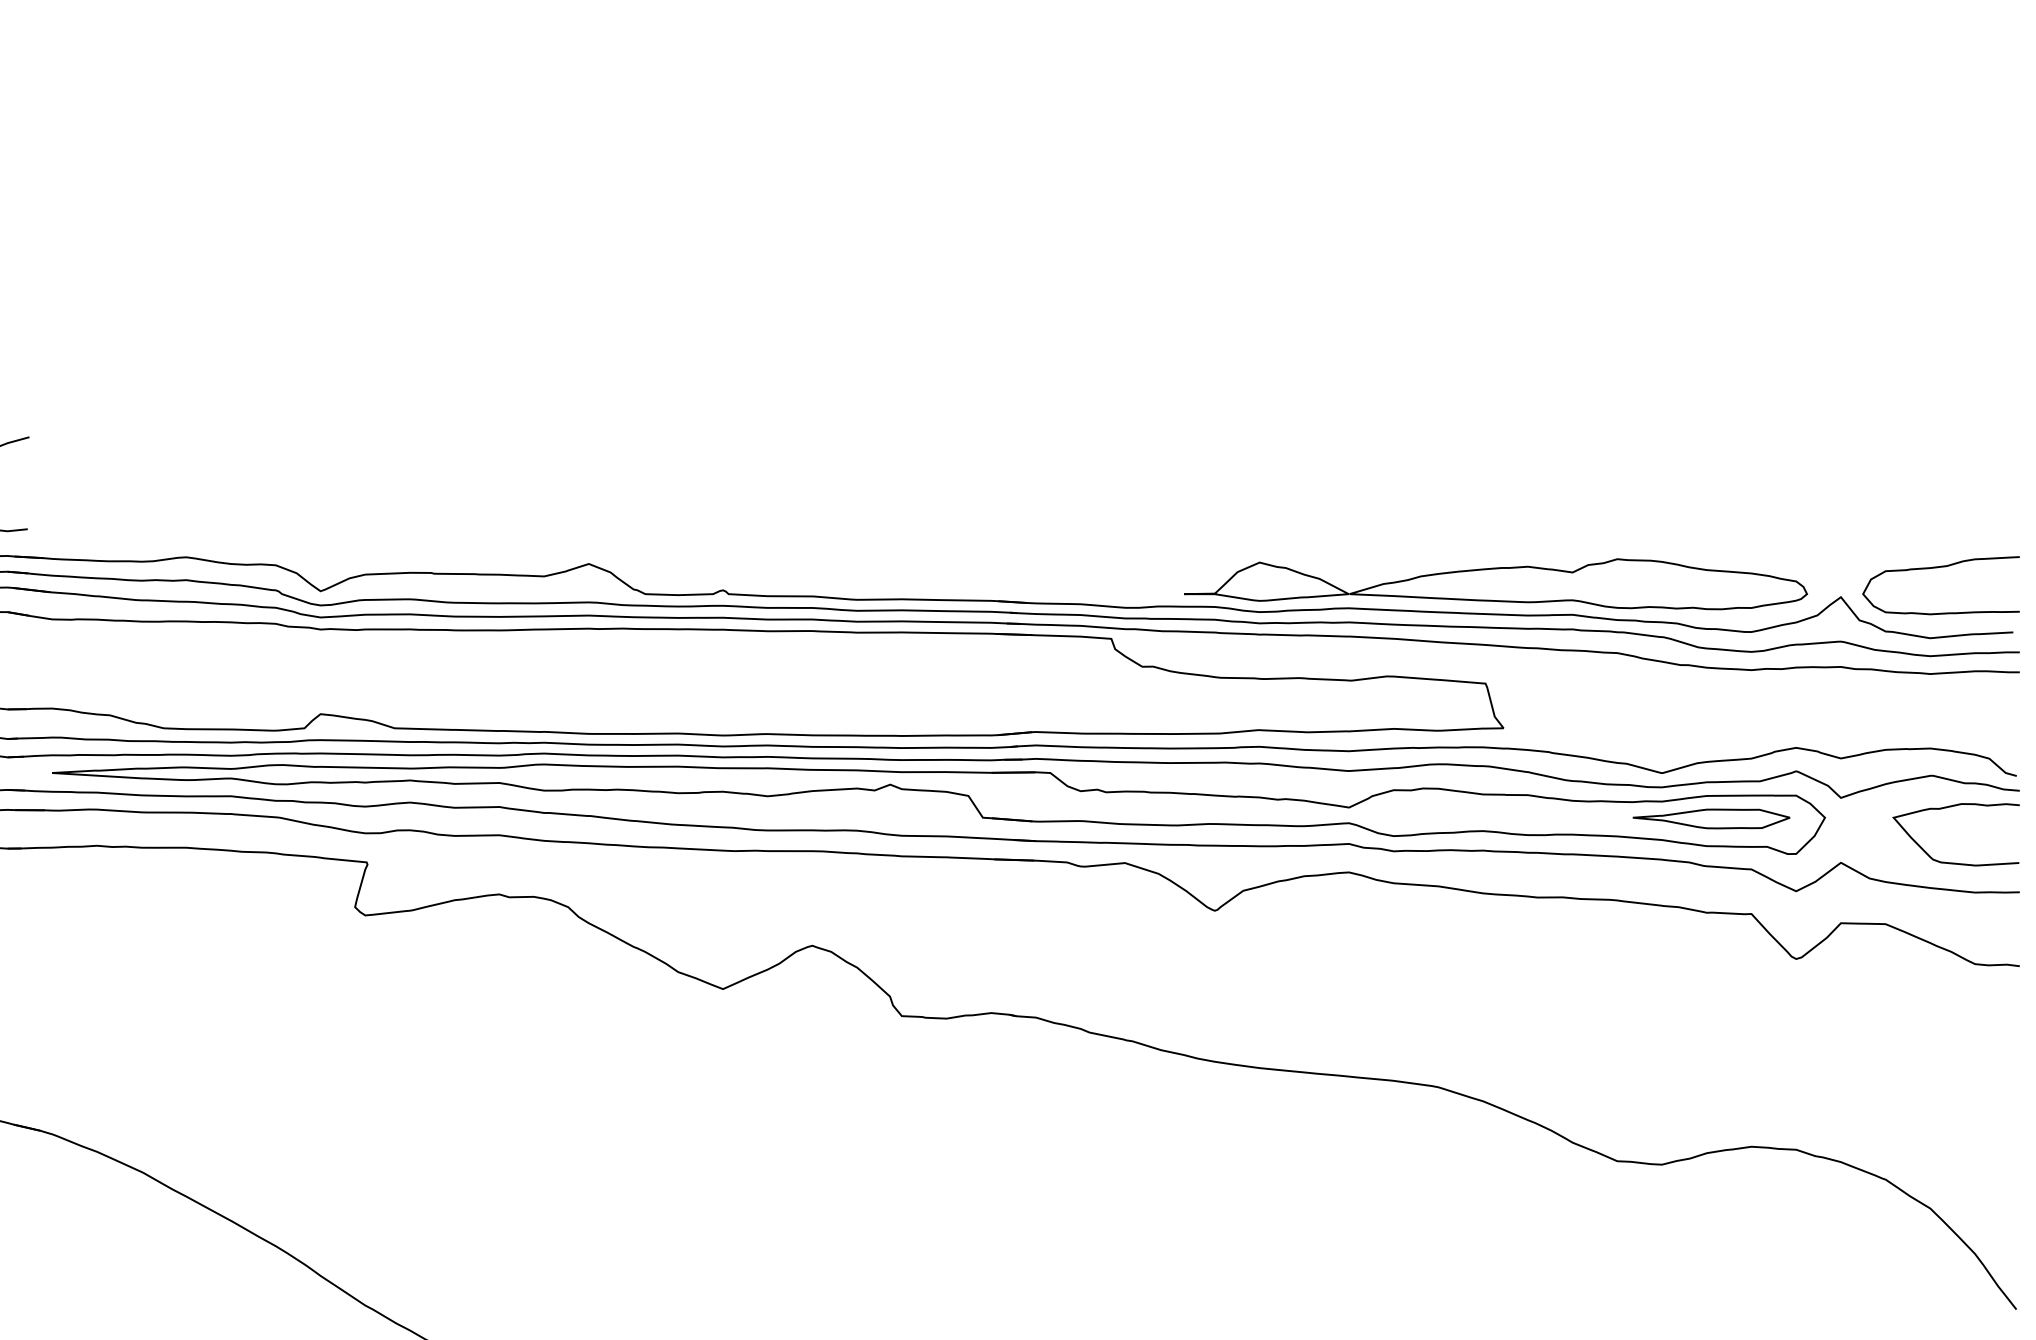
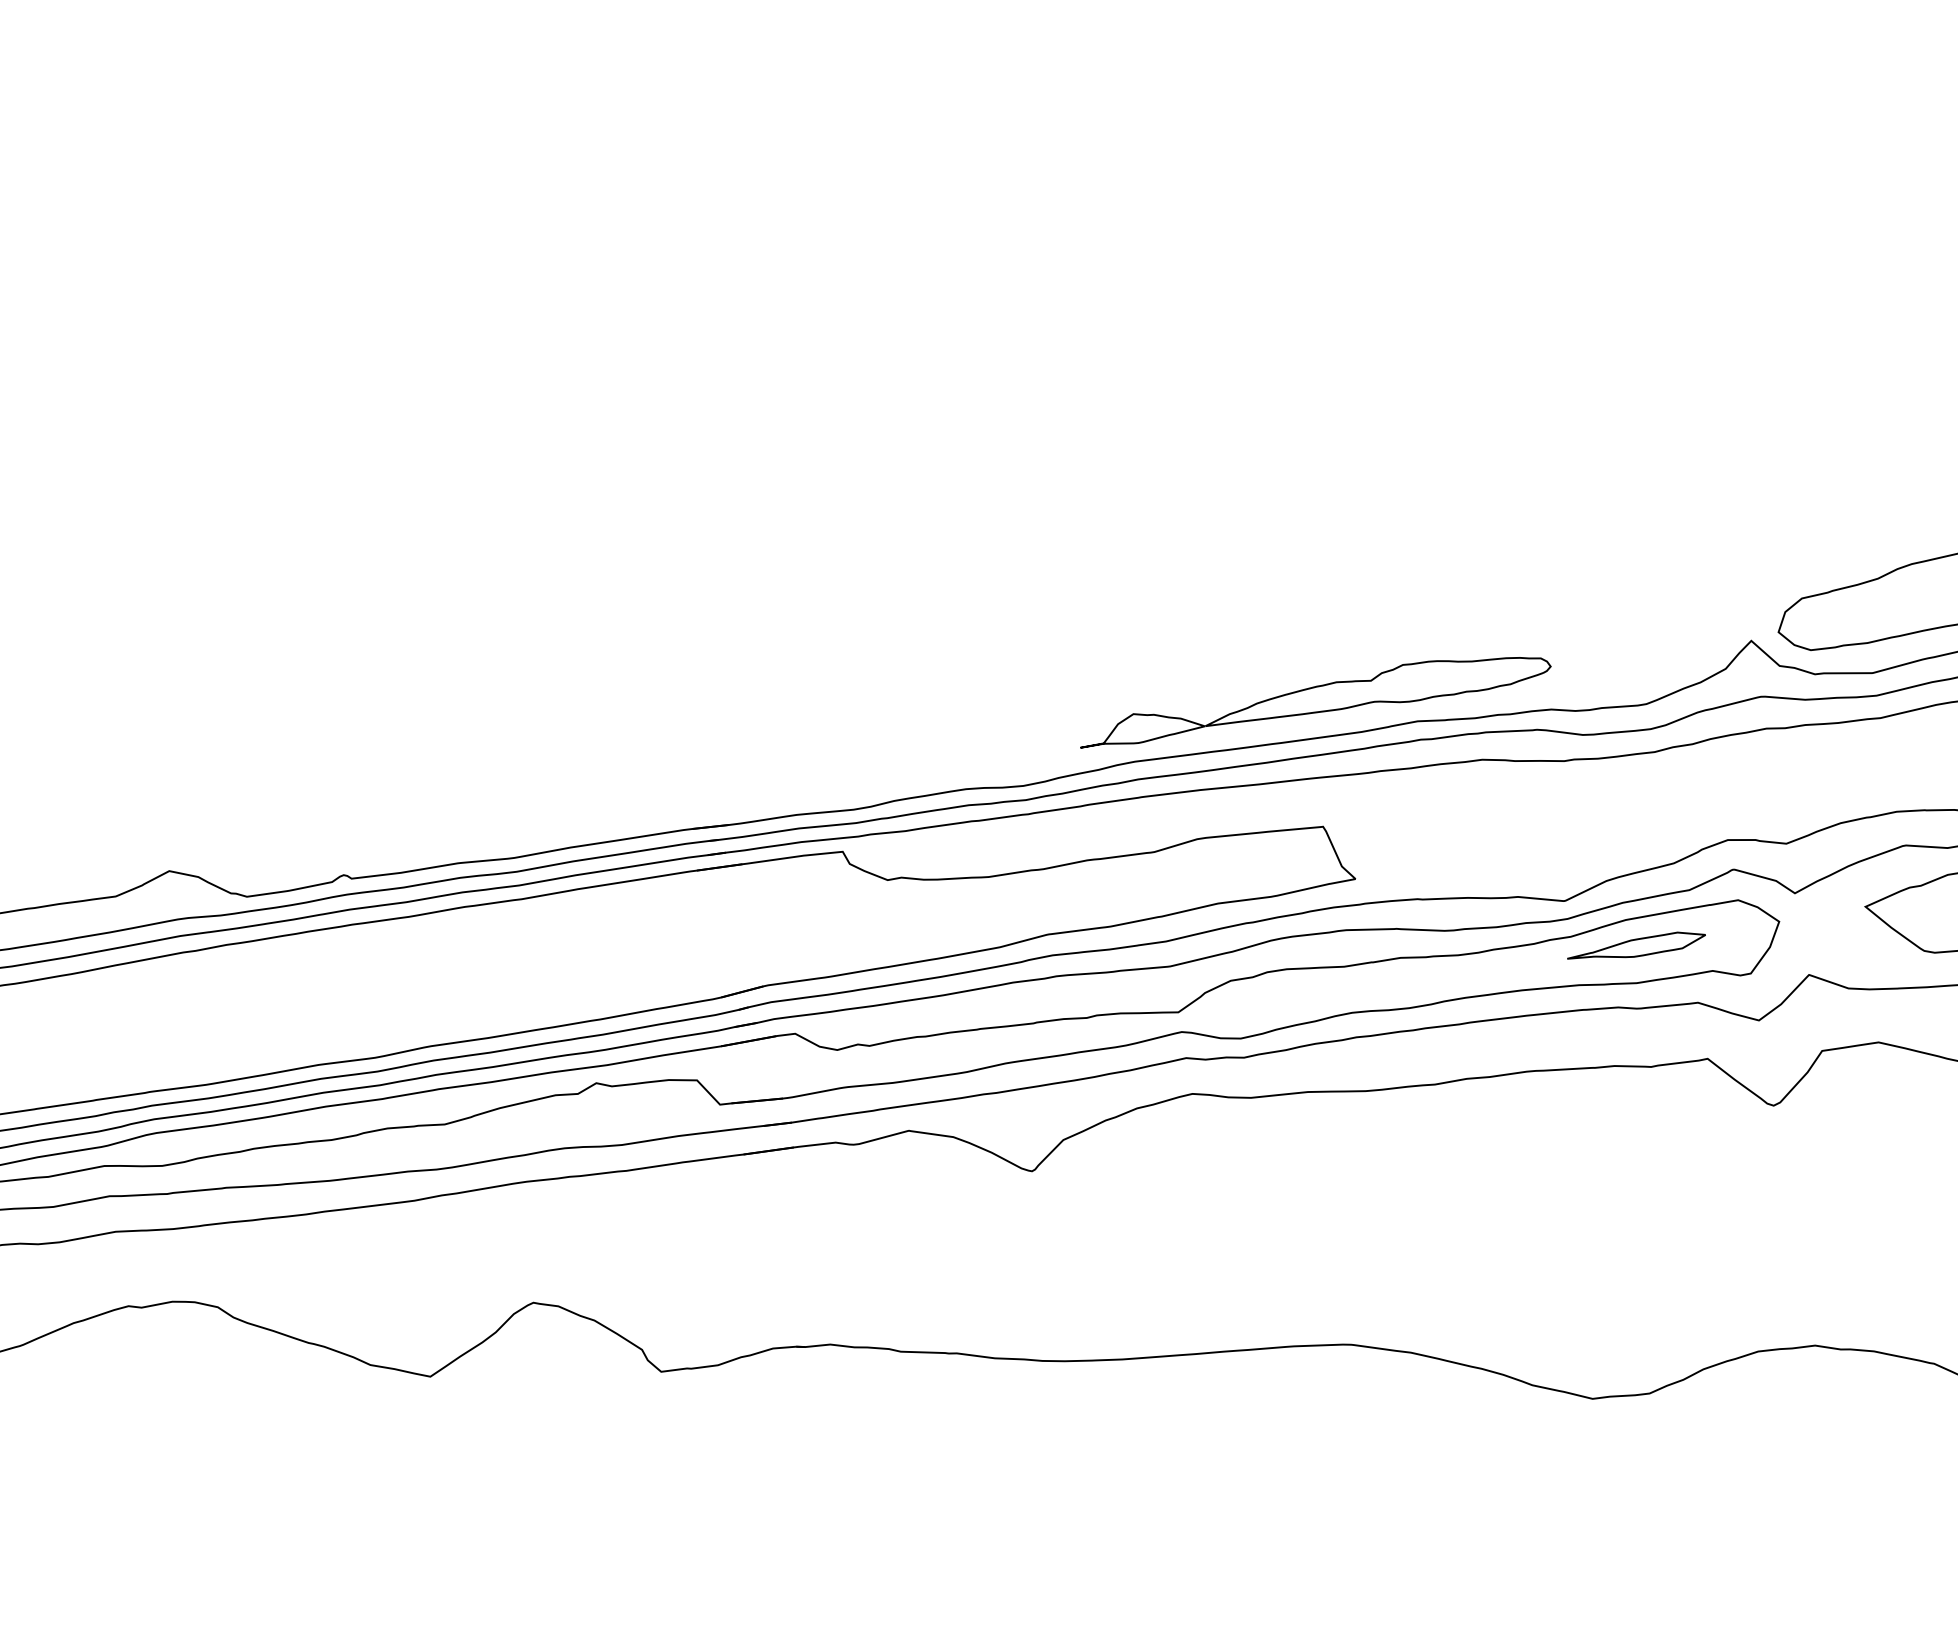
part: (1495, 584) -> (1314, 699), size x0.6
part: (1711, 818) -> (1636, 947), size x0.7

